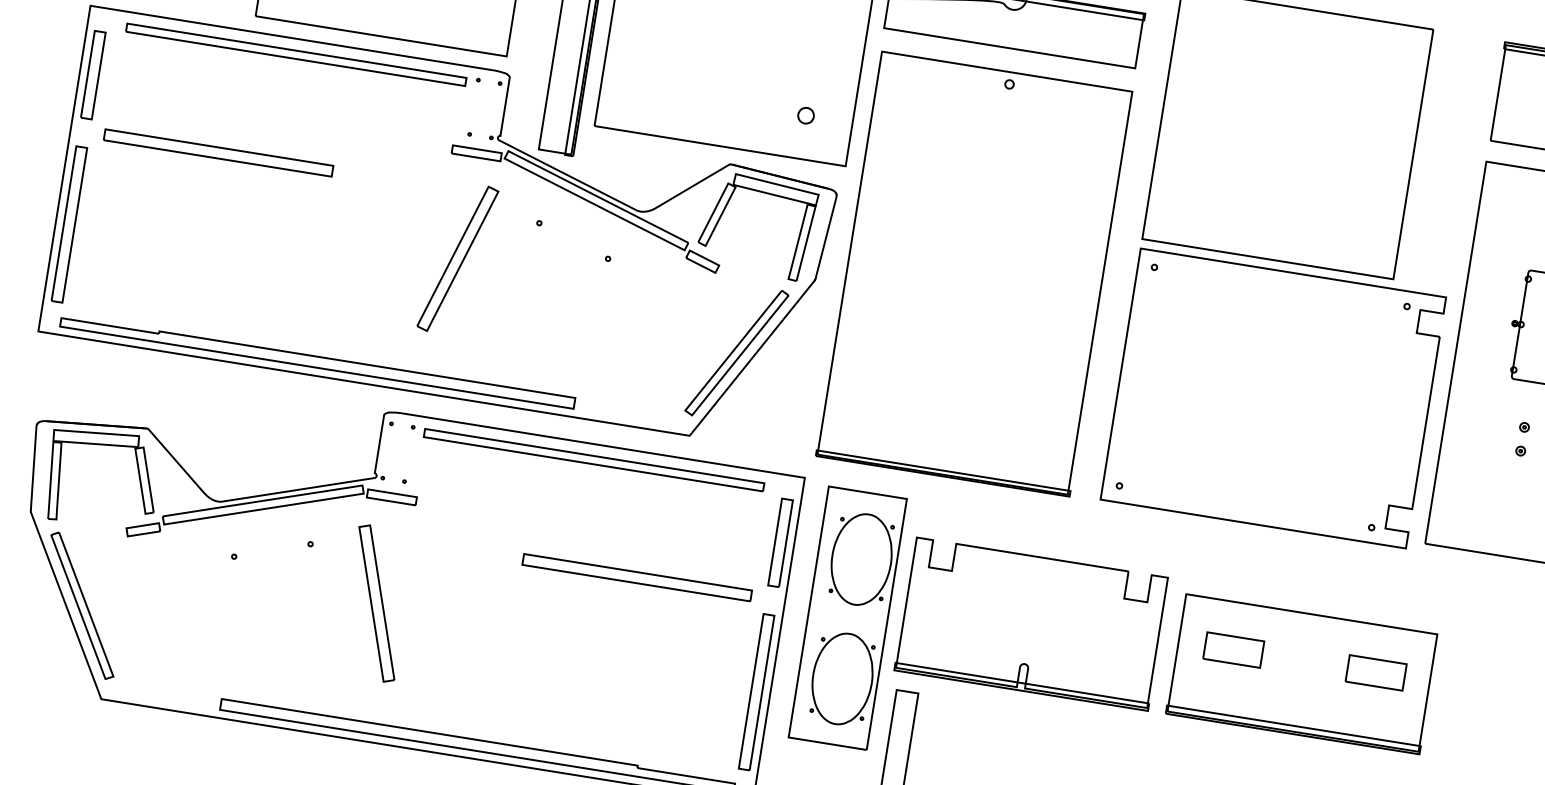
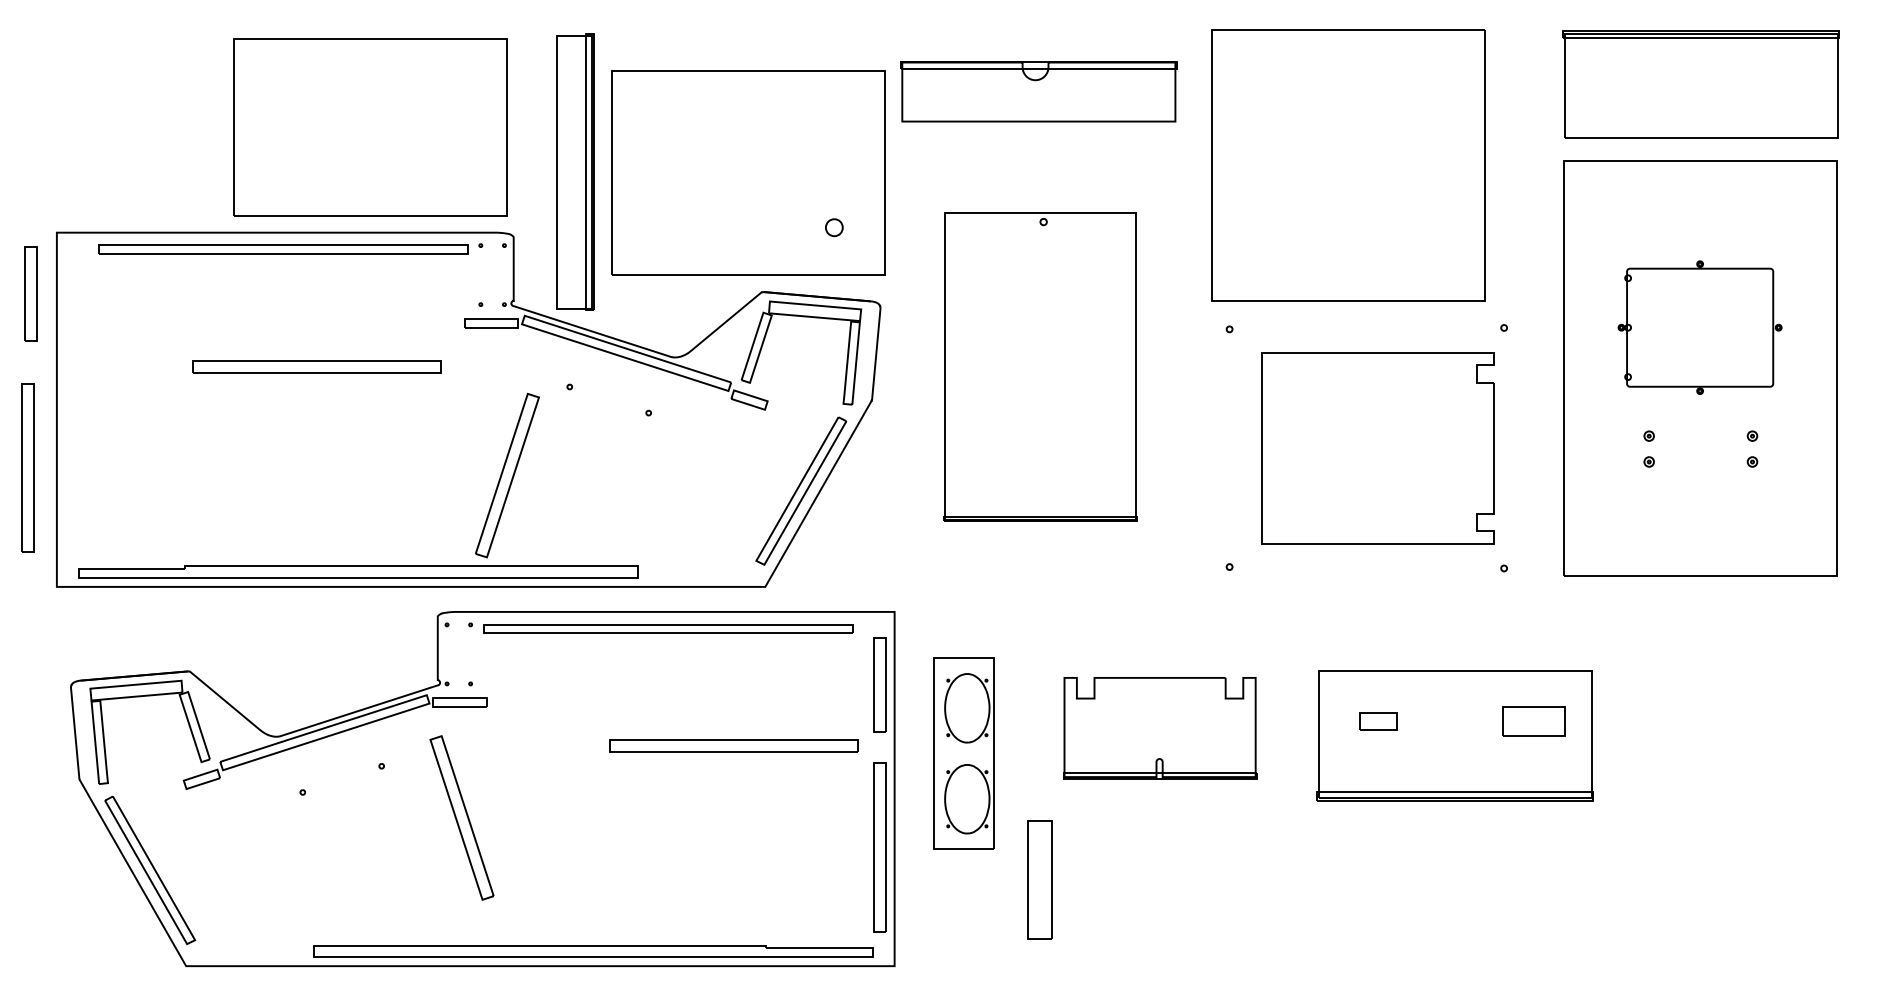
part: (93, 74) -> (30, 293), moved
part: (218, 152) -> (316, 366), moved
part: (69, 223) -> (27, 467), moved
part: (457, 258) -> (507, 475), moved
part: (975, 273) -> (1040, 366), size x0.7
part: (1272, 398) -> (1377, 448), size x0.7
part: (847, 618) -> (963, 753), size x0.7
part: (1031, 624) -> (1159, 728), size x0.7
part: (1233, 649) -> (1378, 721), size x0.6

